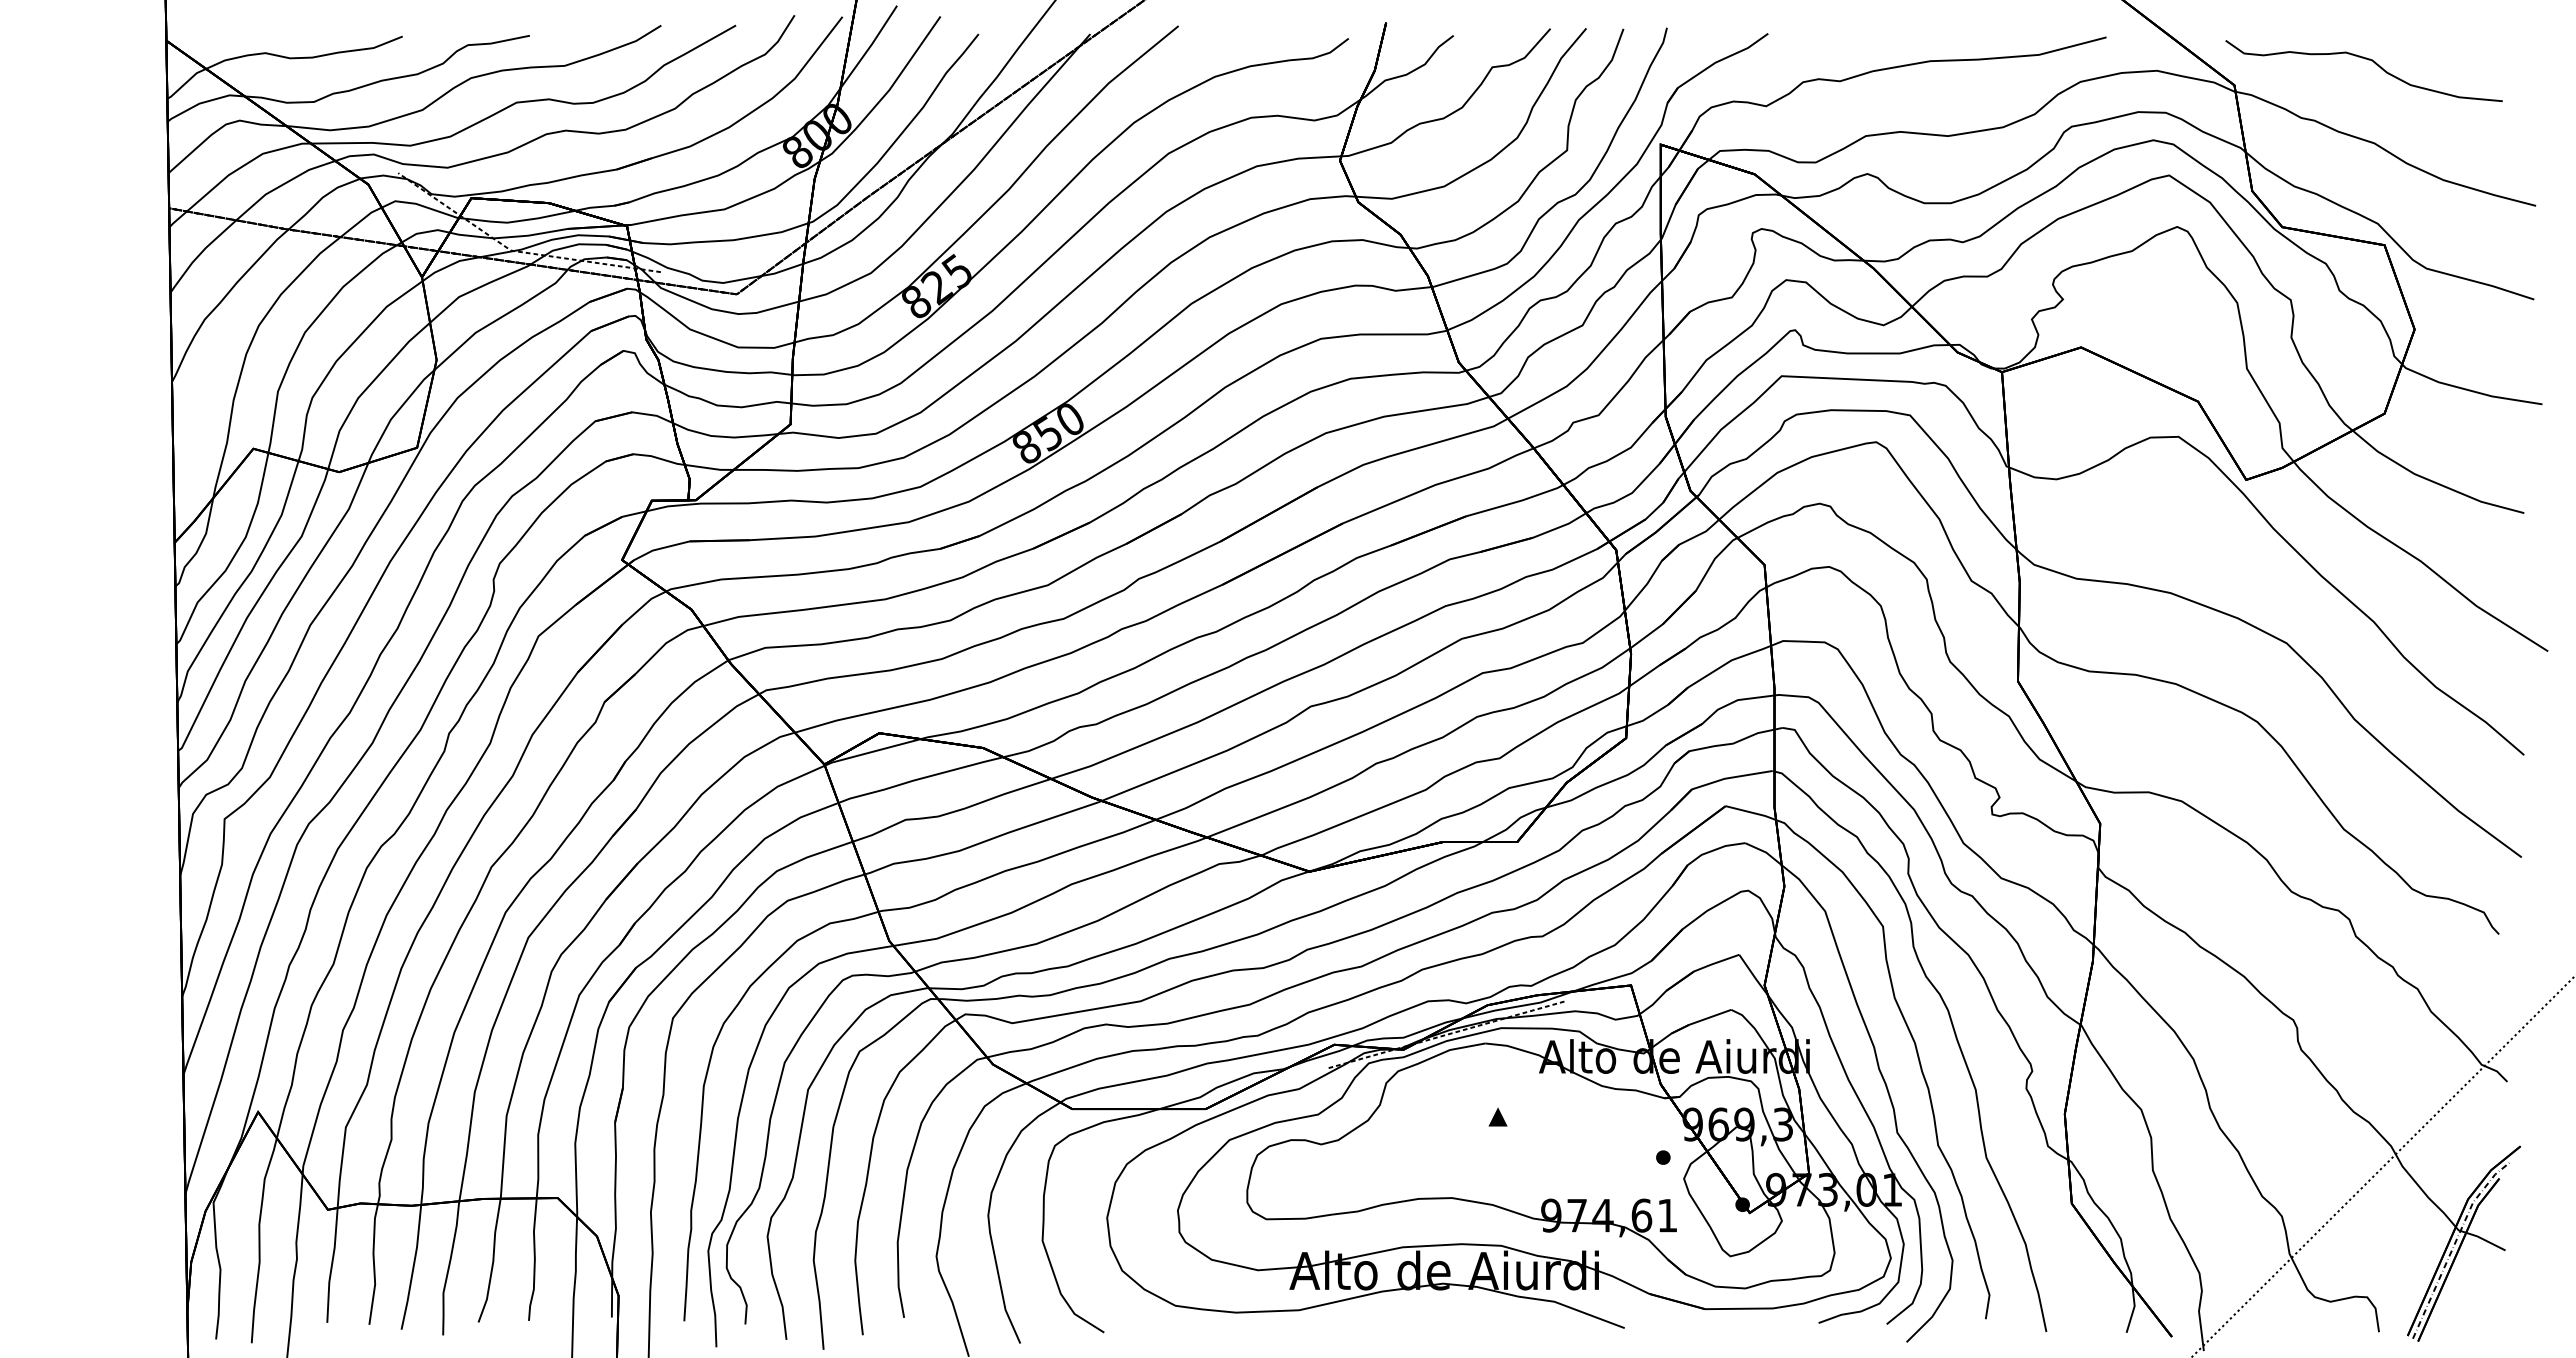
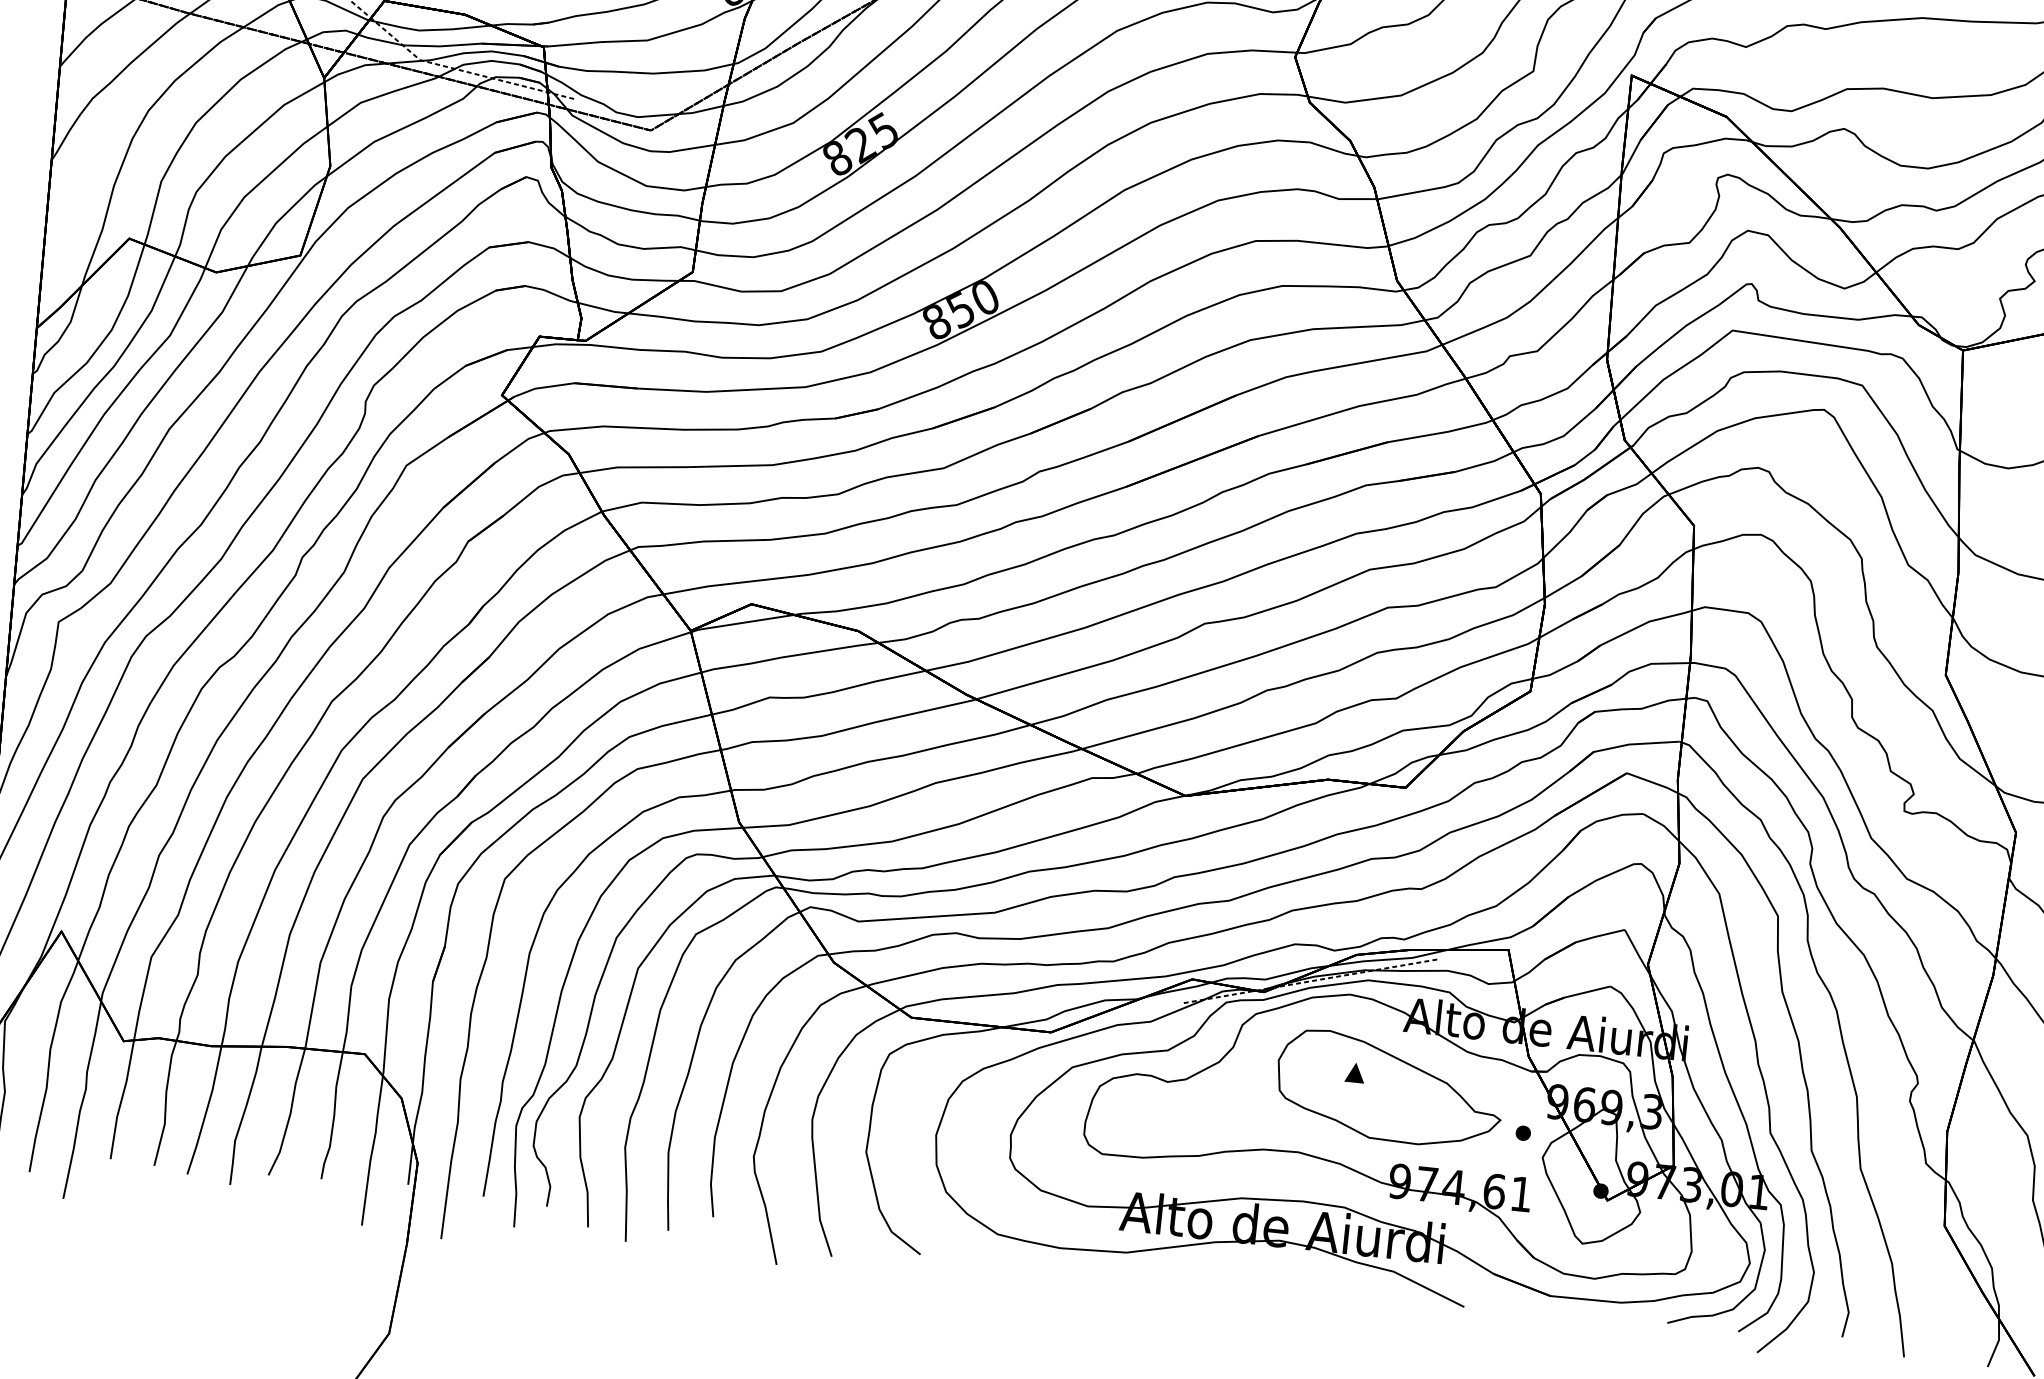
part: (1532, 1129) -> (1389, 1089), added

